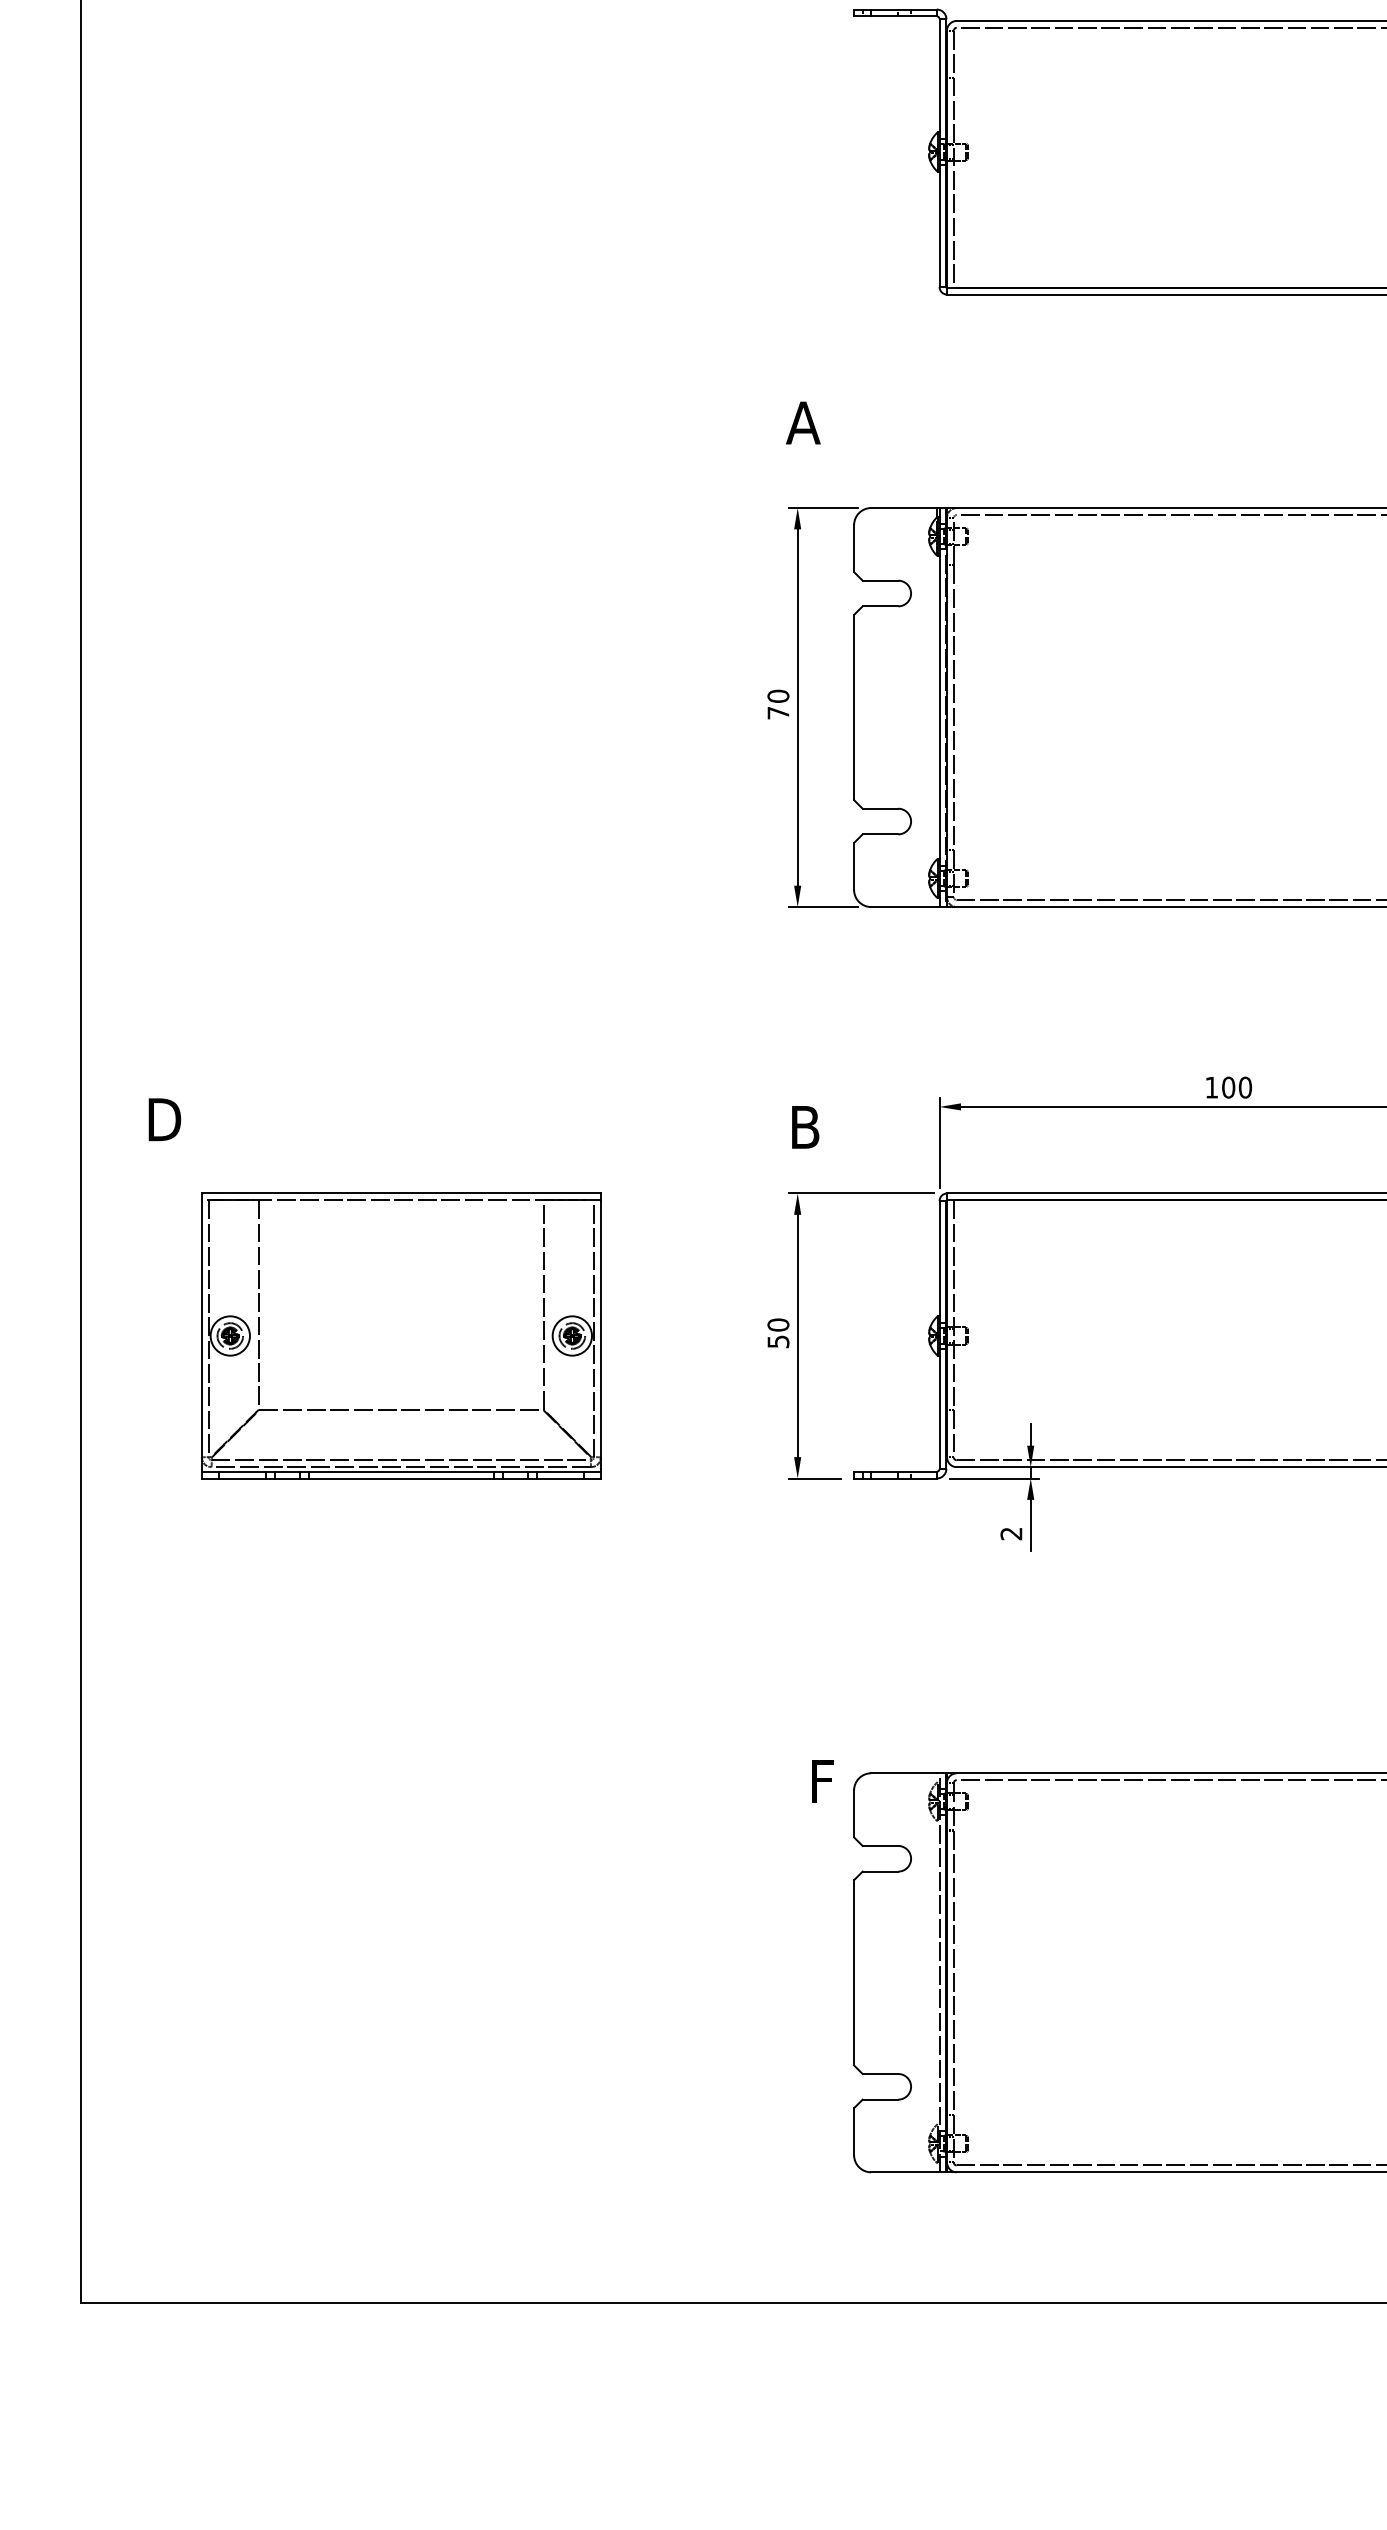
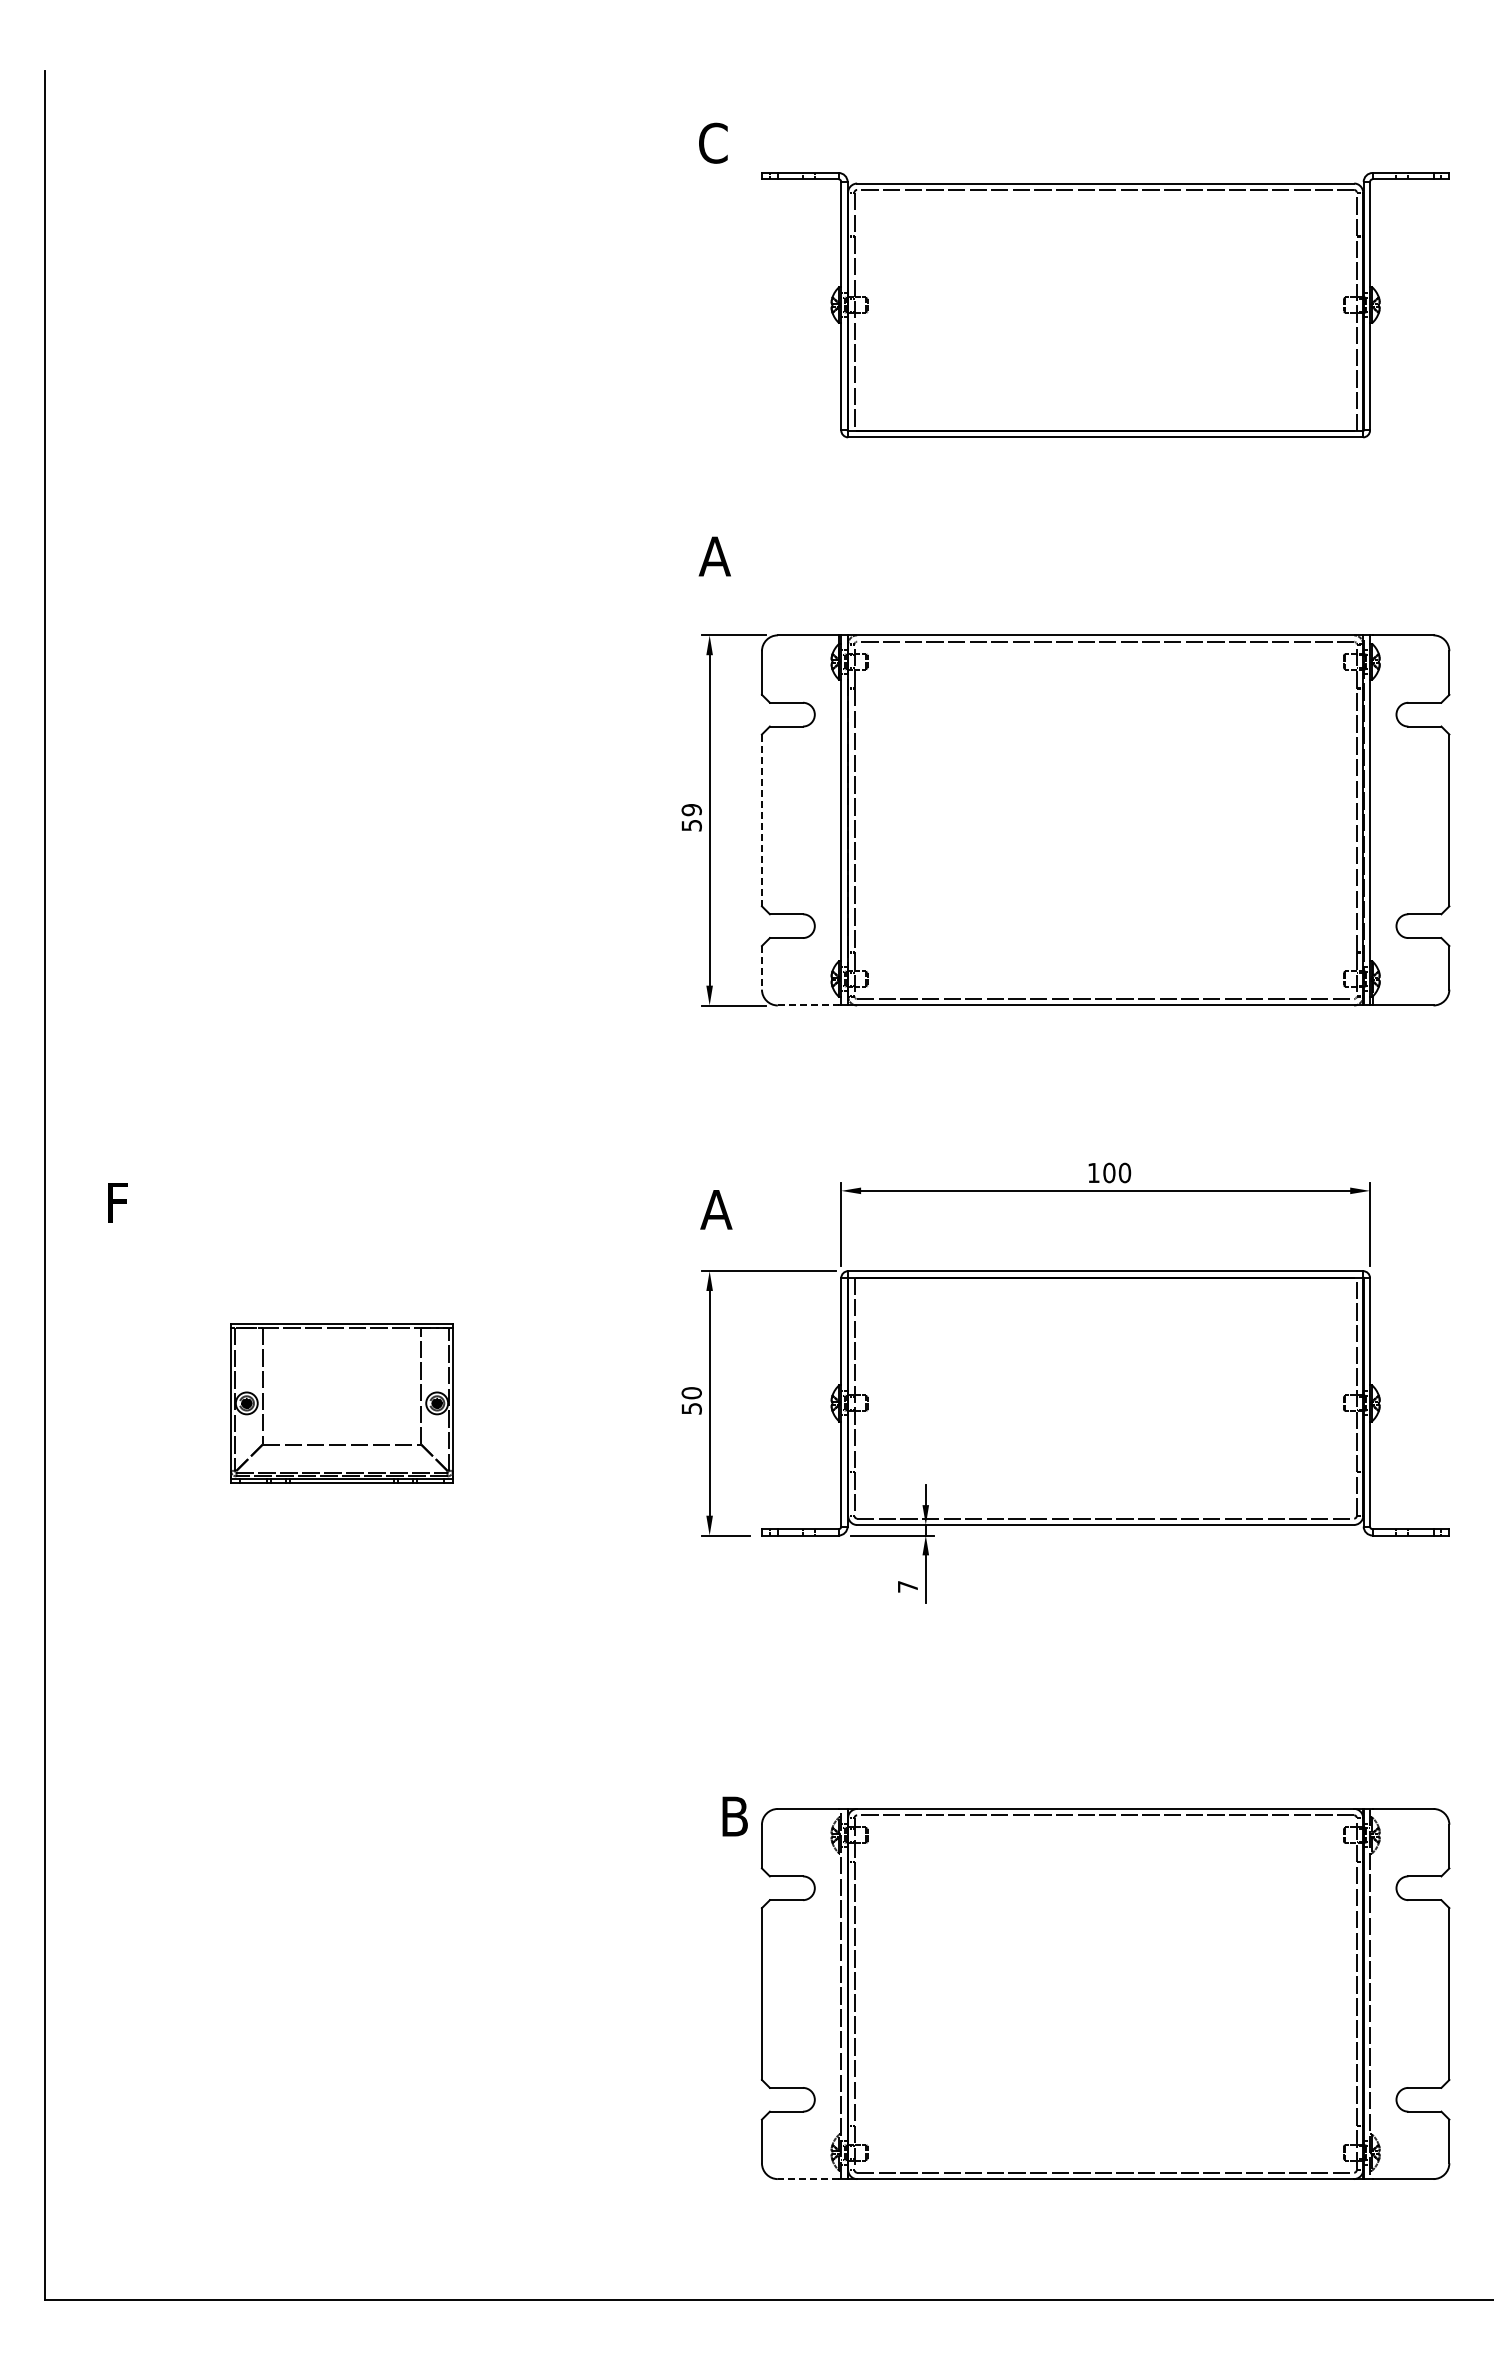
text: (778, 704) -> (691, 817), 70 -> 59
line: (853, 707) -> (761, 820), solid -> dashed
line: (853, 866) -> (761, 967), solid -> dashed
line: (904, 907) -> (808, 1005), solid -> dashed
text: (164, 1119) -> (122, 1202), D -> F
text: (805, 1127) -> (716, 1209), B -> A
part: (400, 1336) -> (341, 1403), size x0.6
text: (1011, 1533) -> (907, 1586), 2 -> 7
text: (824, 1781) -> (734, 1816), F -> B
line: (903, 2172) -> (807, 2179), solid -> dashed

